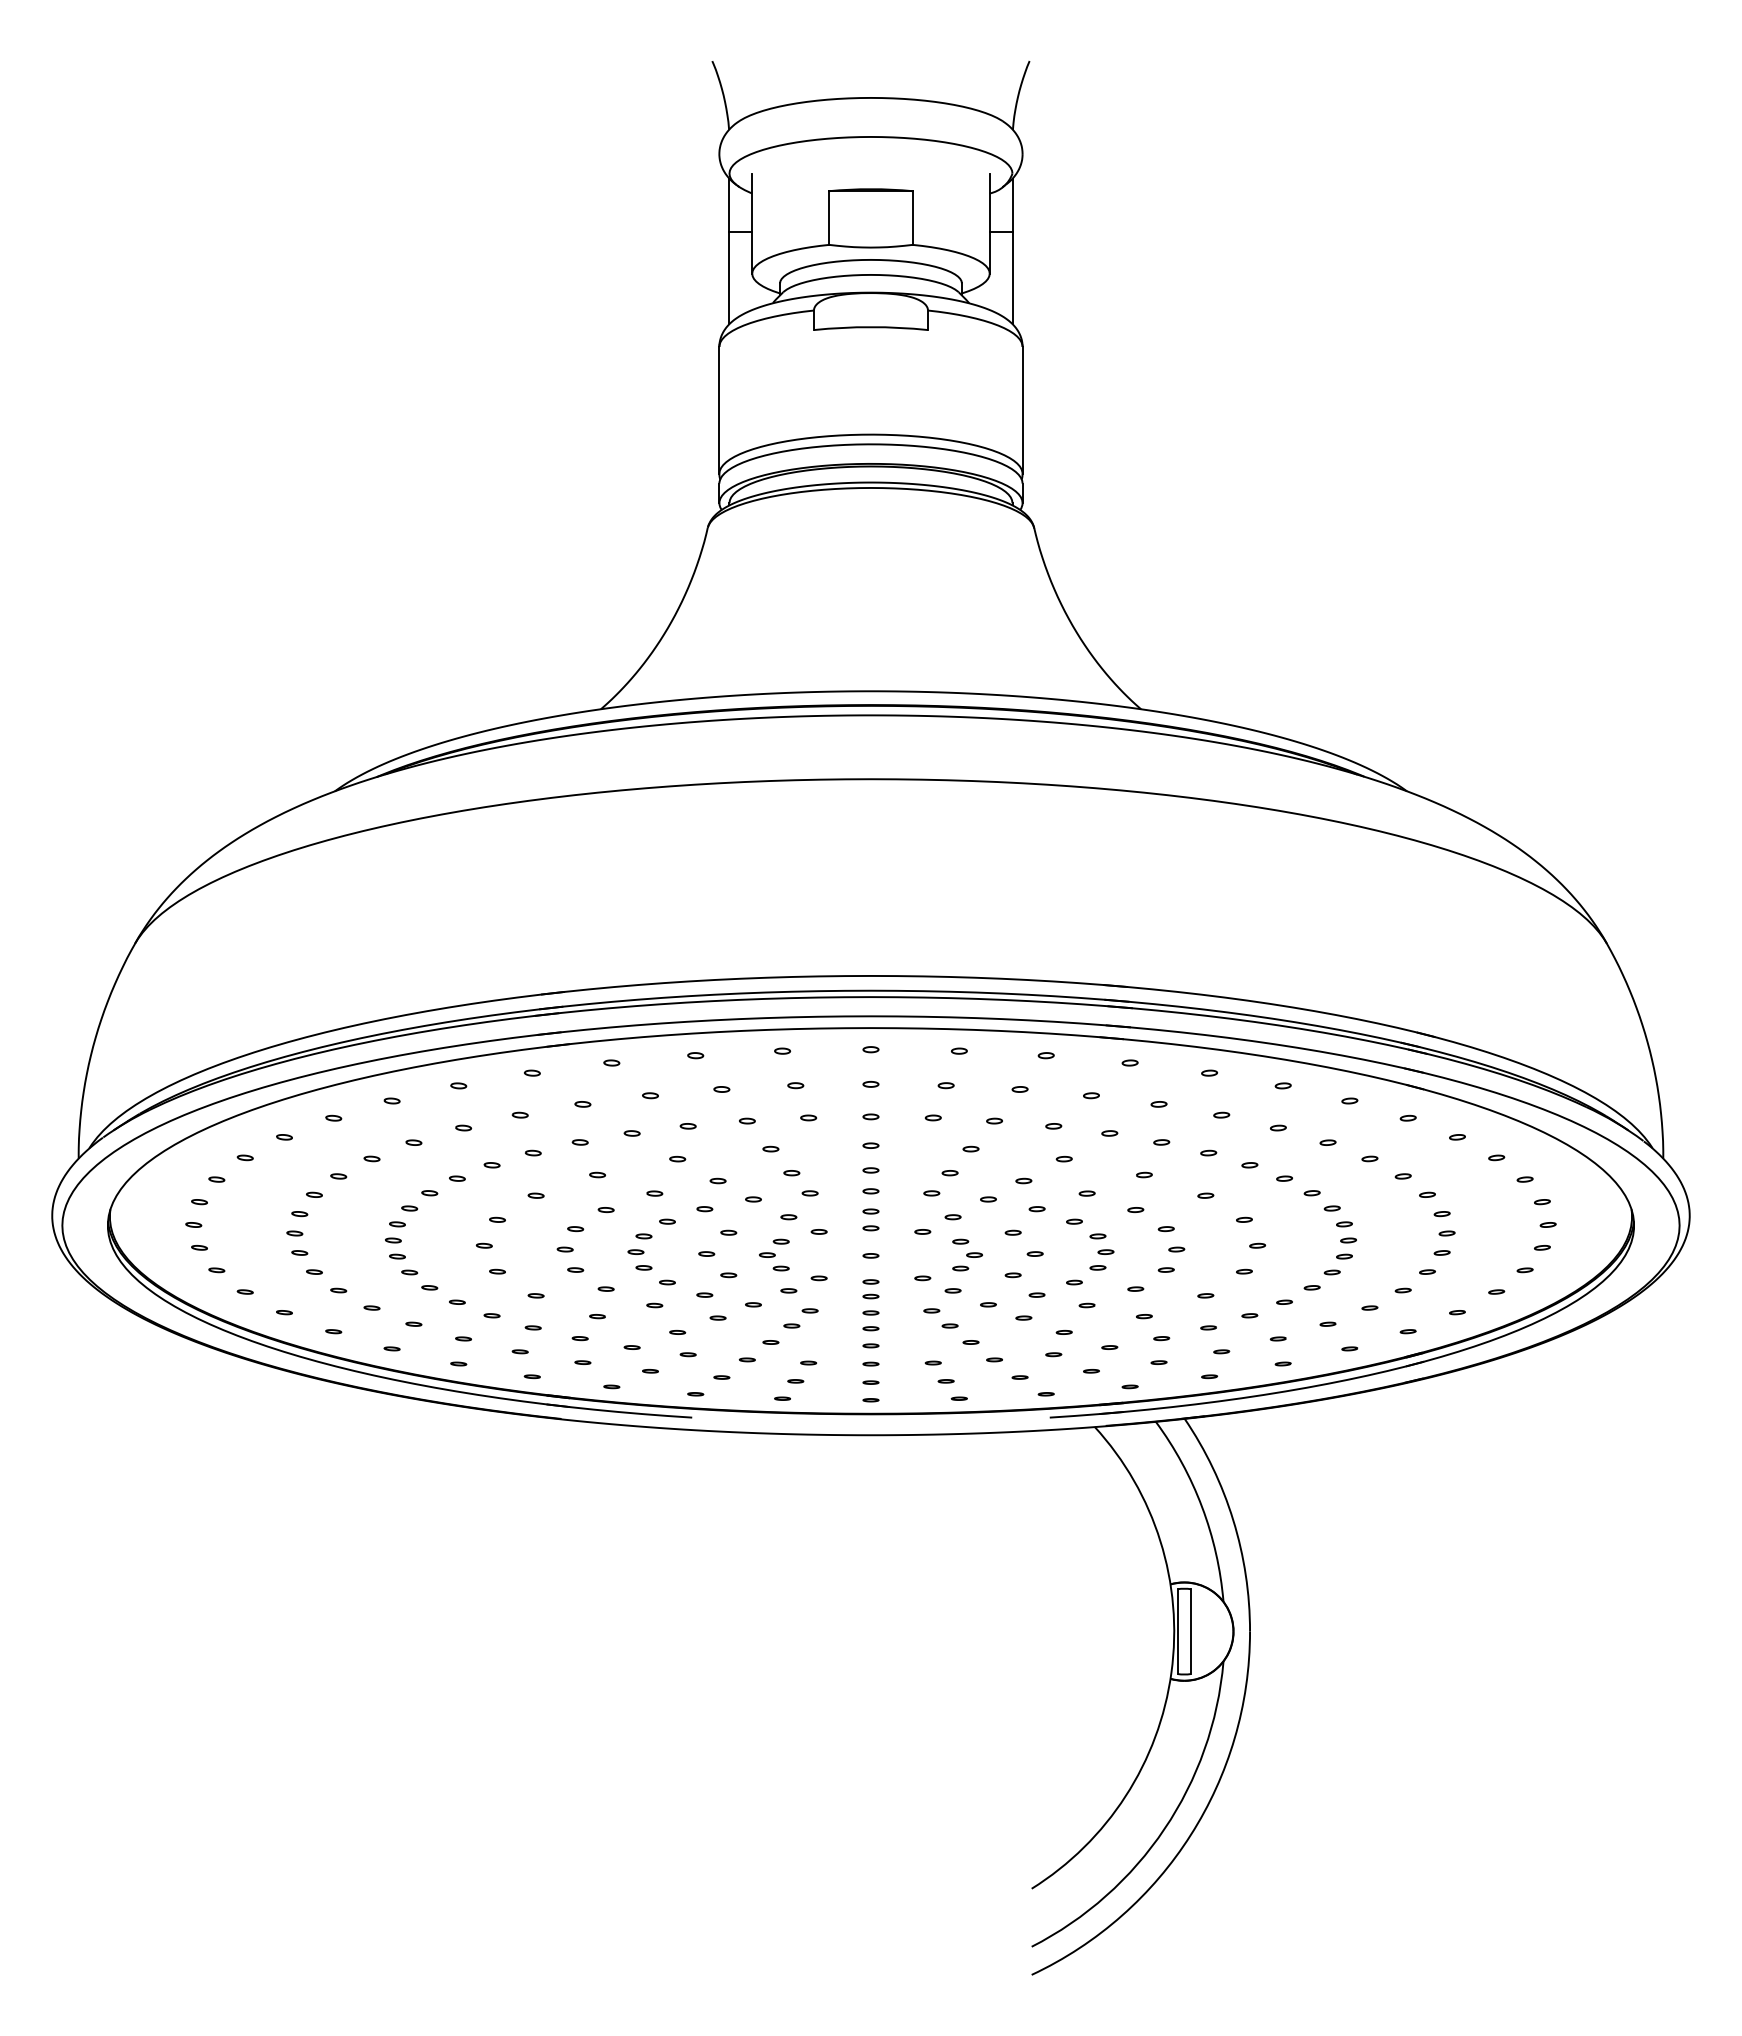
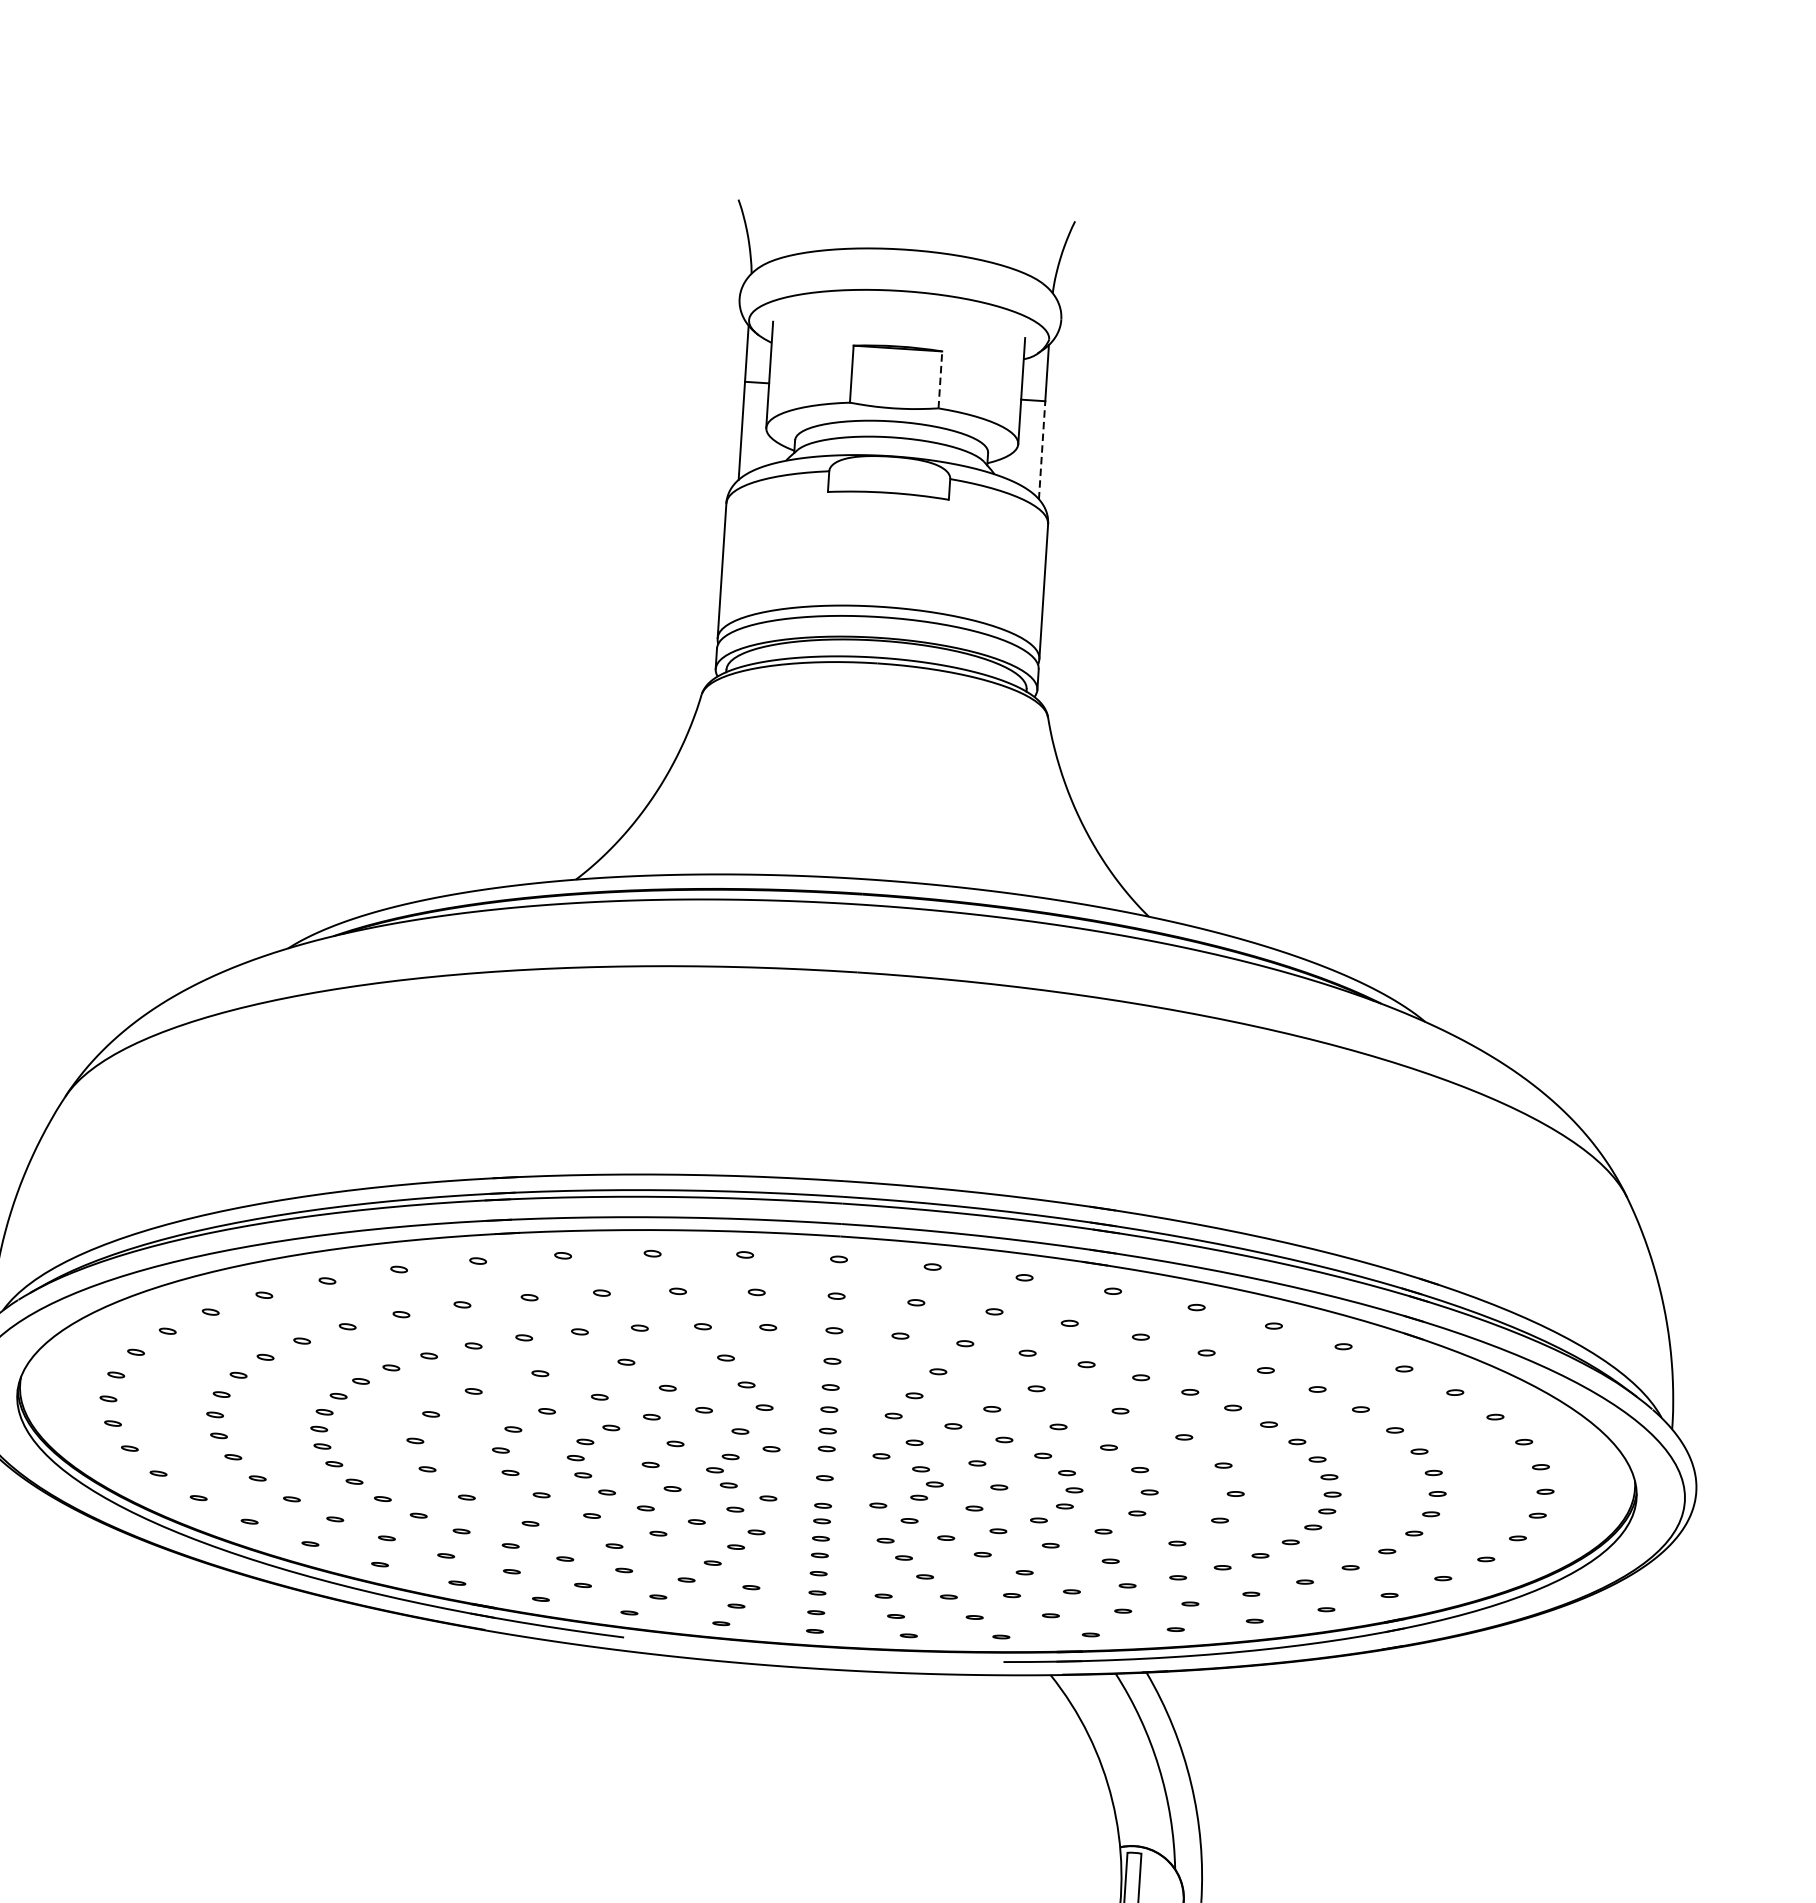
line: (912, 218) -> (940, 380), solid -> dashed
line: (1012, 277) -> (1042, 449), solid -> dashed

